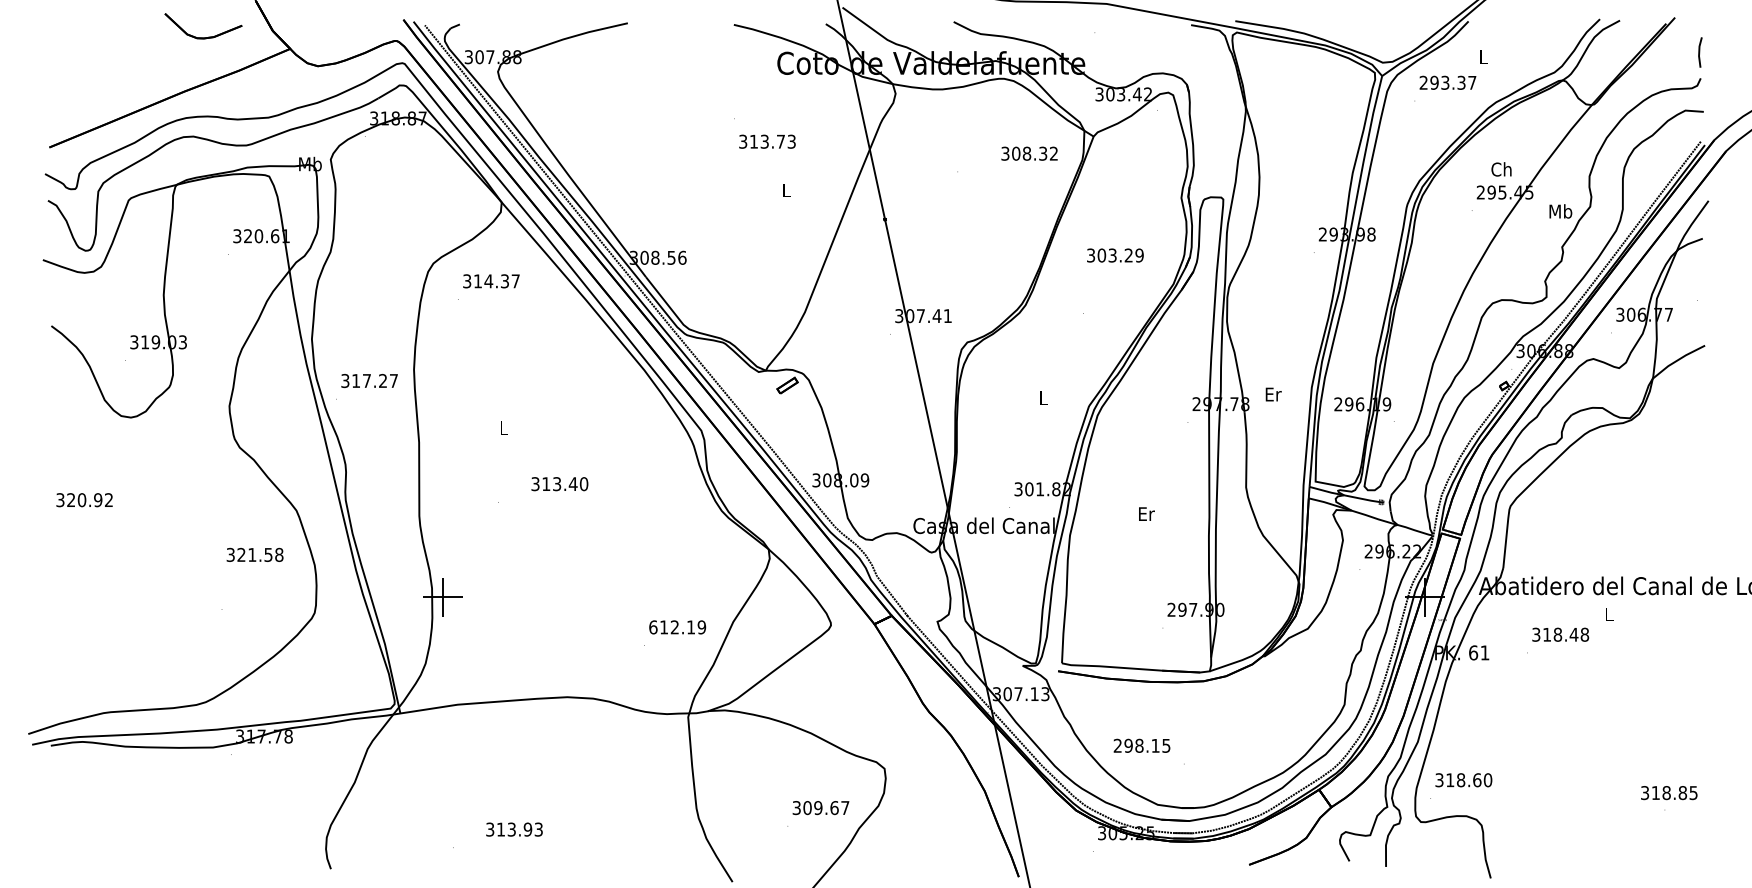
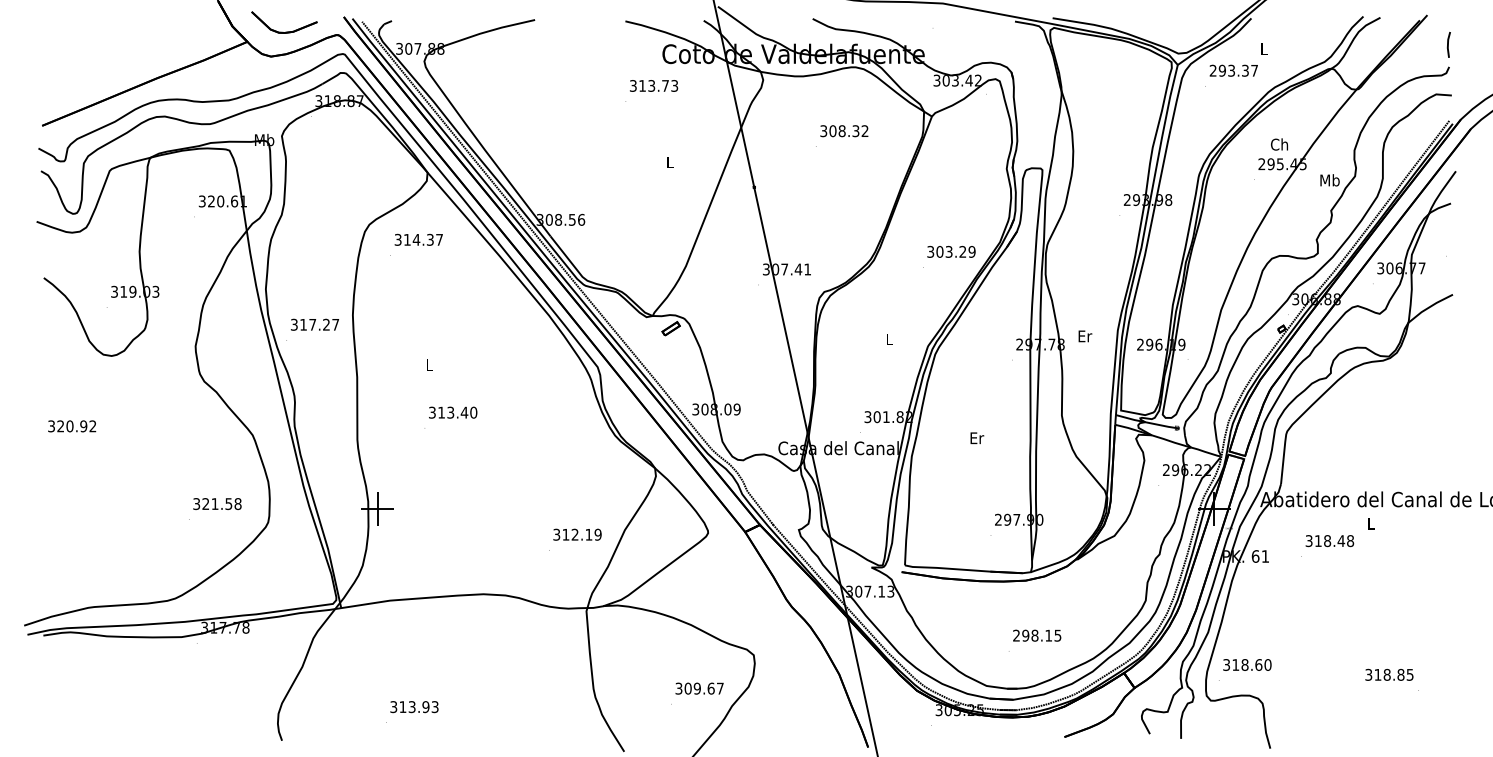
part: (204, 36) -> (285, 31), moved
text: (768, 141) -> (654, 85), moved
text: (1029, 154) -> (844, 131), moved
text: (1115, 255) -> (951, 251), moved
text: (560, 483) -> (453, 412), moved
text: (255, 554) -> (217, 503), moved
text: (653, 627) -> (556, 534), 612.19 -> 312.19
text: (1142, 745) -> (1037, 635), moved
text: (1669, 792) -> (1389, 674), moved
text: (514, 830) -> (414, 707), moved

